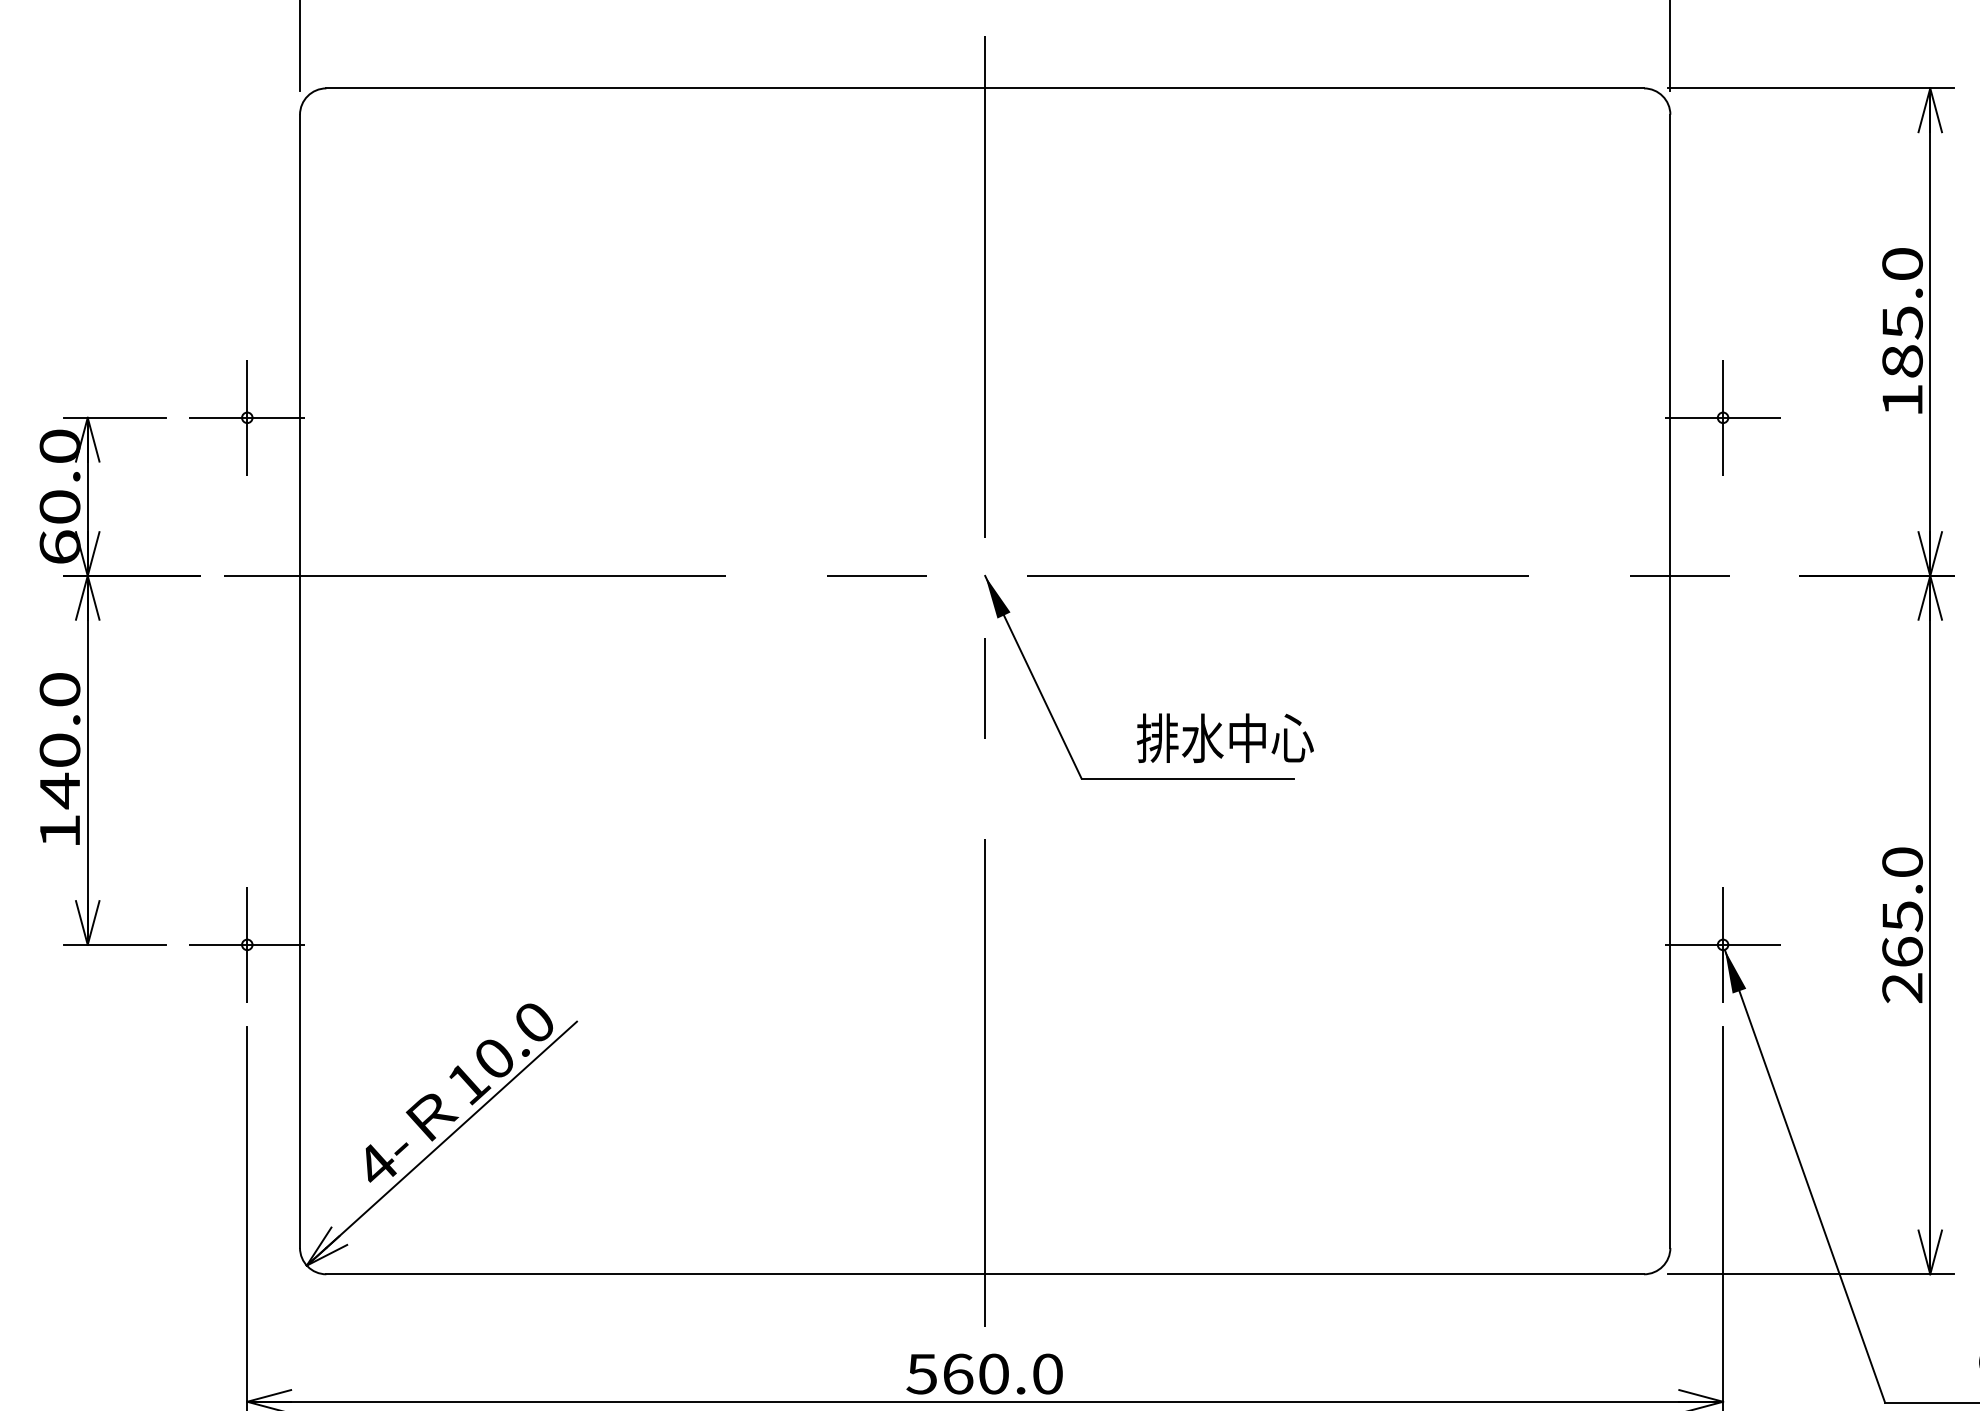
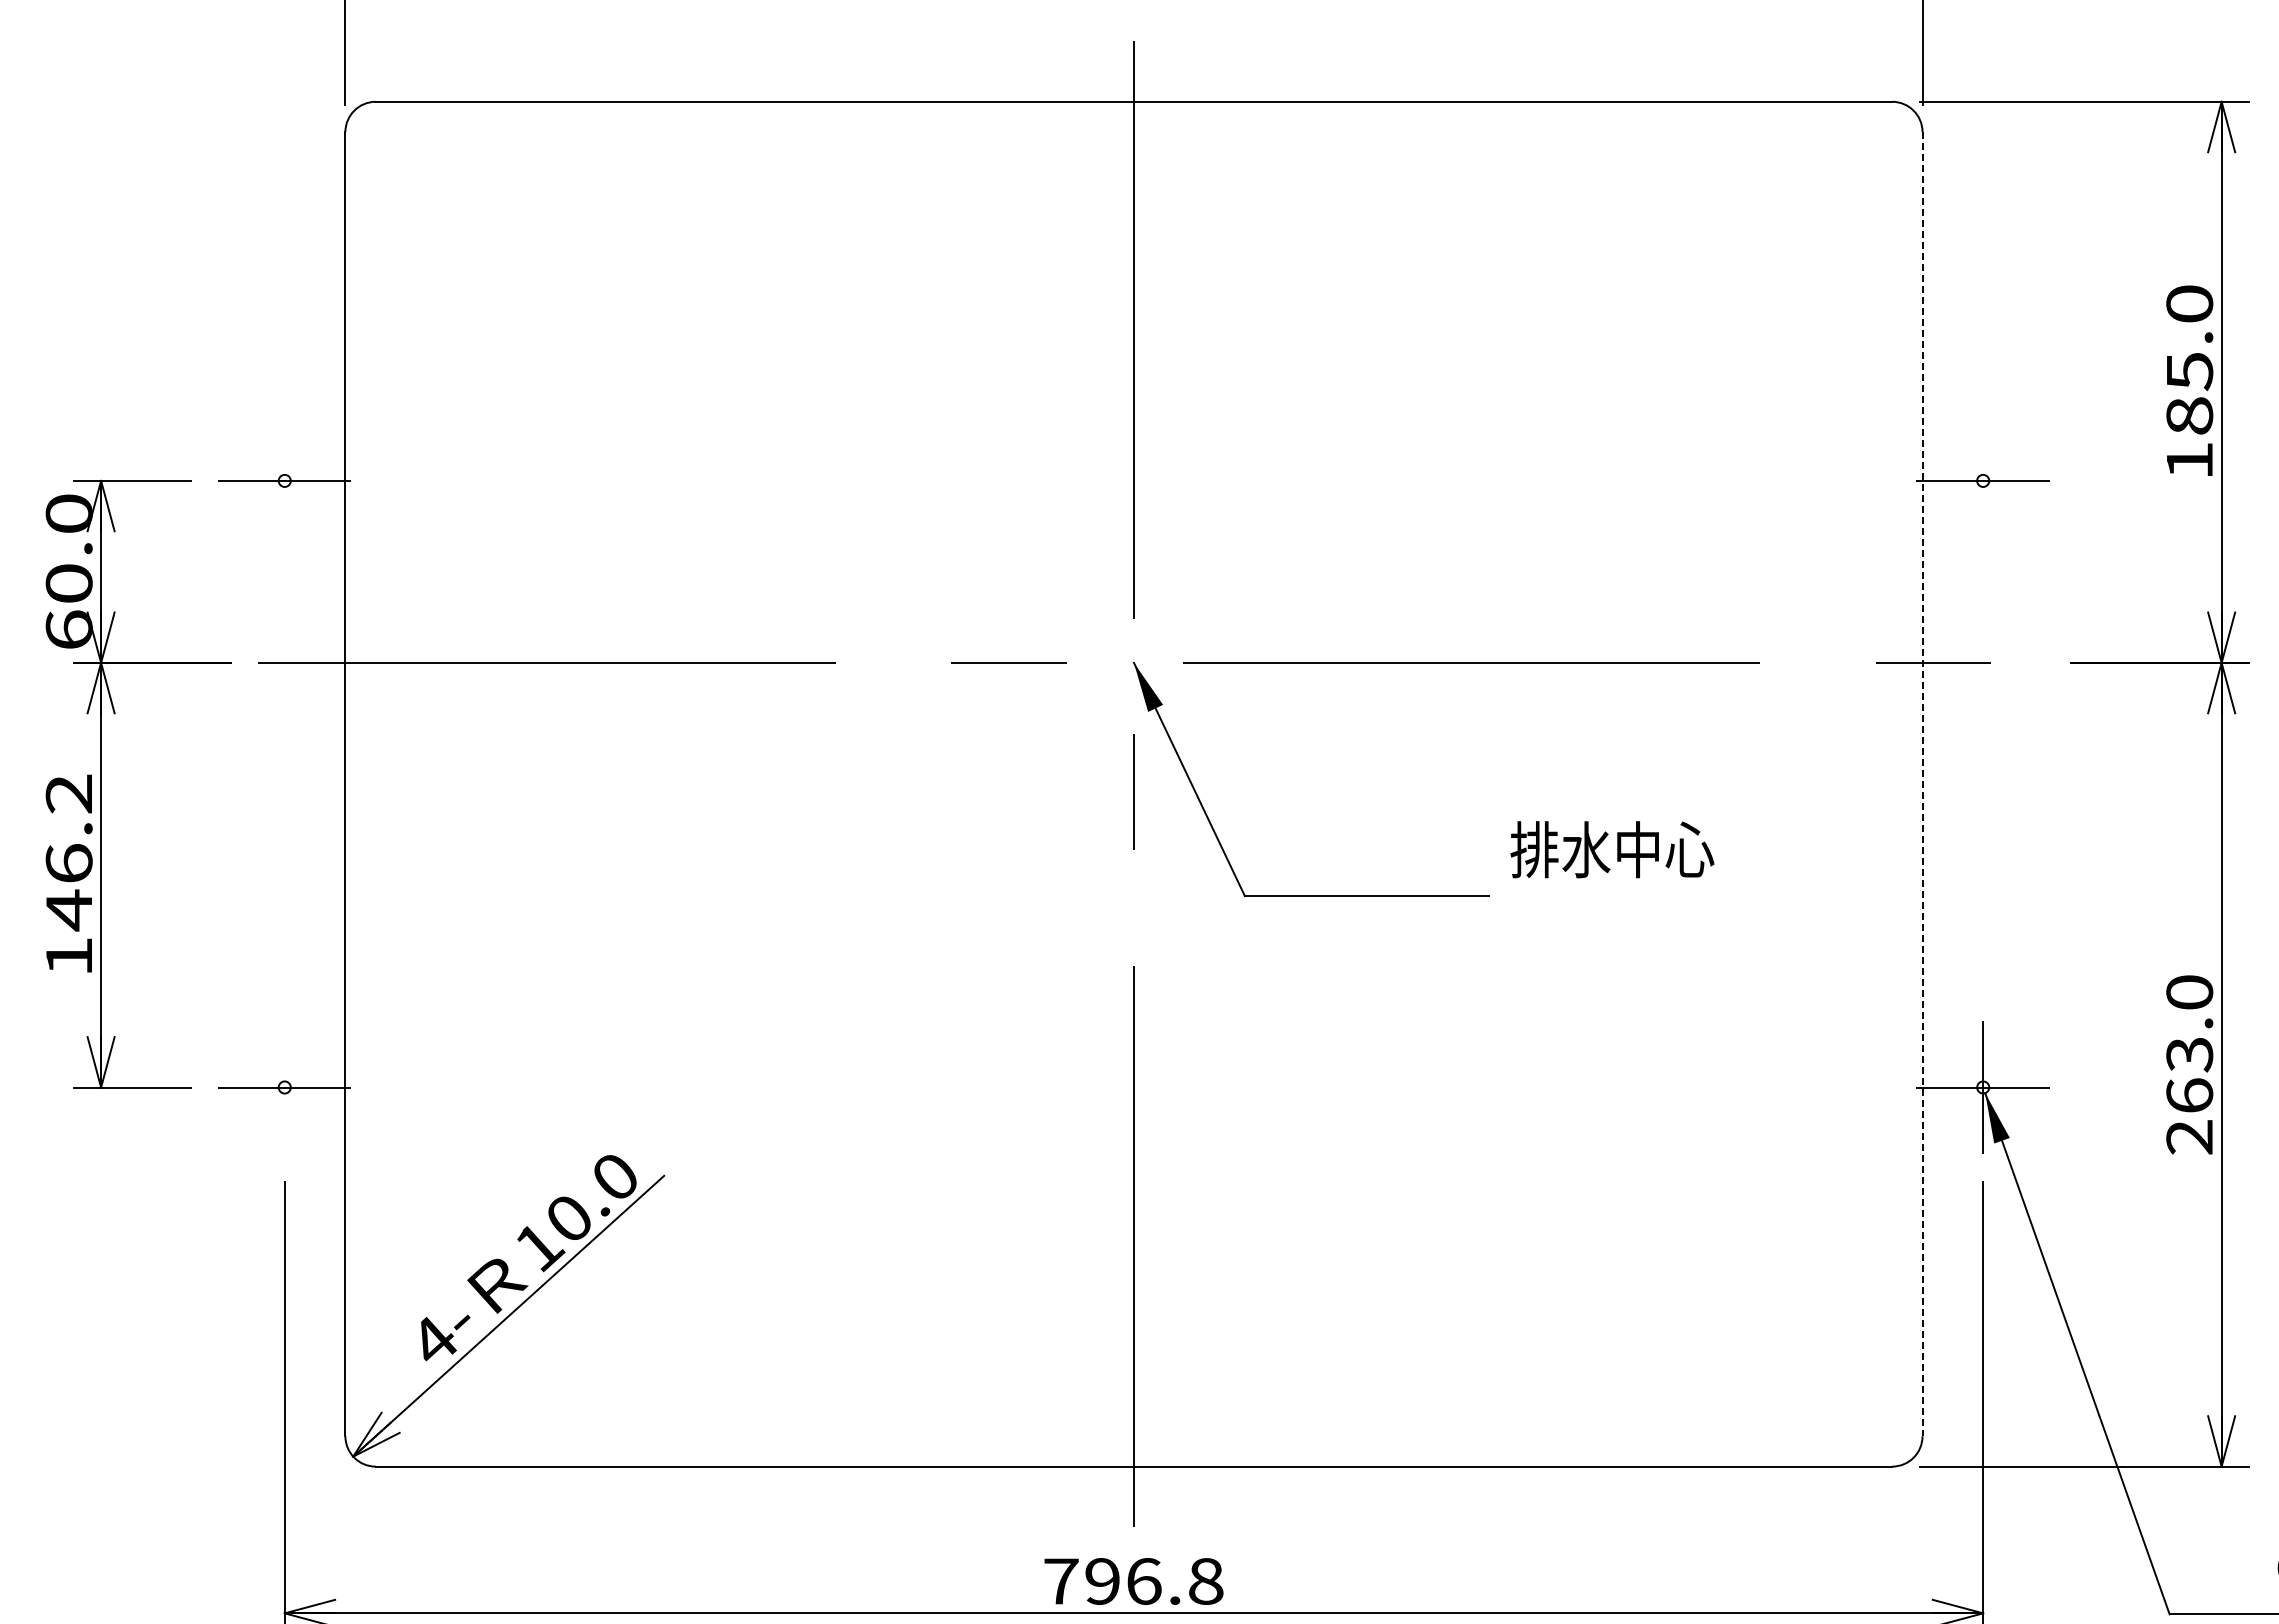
line: (247, 417) -> (284, 480), removed
line: (1723, 417) -> (1983, 480), removed
line: (1670, 681) -> (1922, 784), solid -> dashed
text: (59, 719) -> (68, 828), 140.0 -> 146.2
text: (1225, 738) -> (1612, 849), moved
text: (1902, 916) -> (2189, 1054), 265.0 -> 263.0
line: (247, 944) -> (284, 1087), removed
text: (984, 1374) -> (1133, 1581), 560.0 -> 796.8

